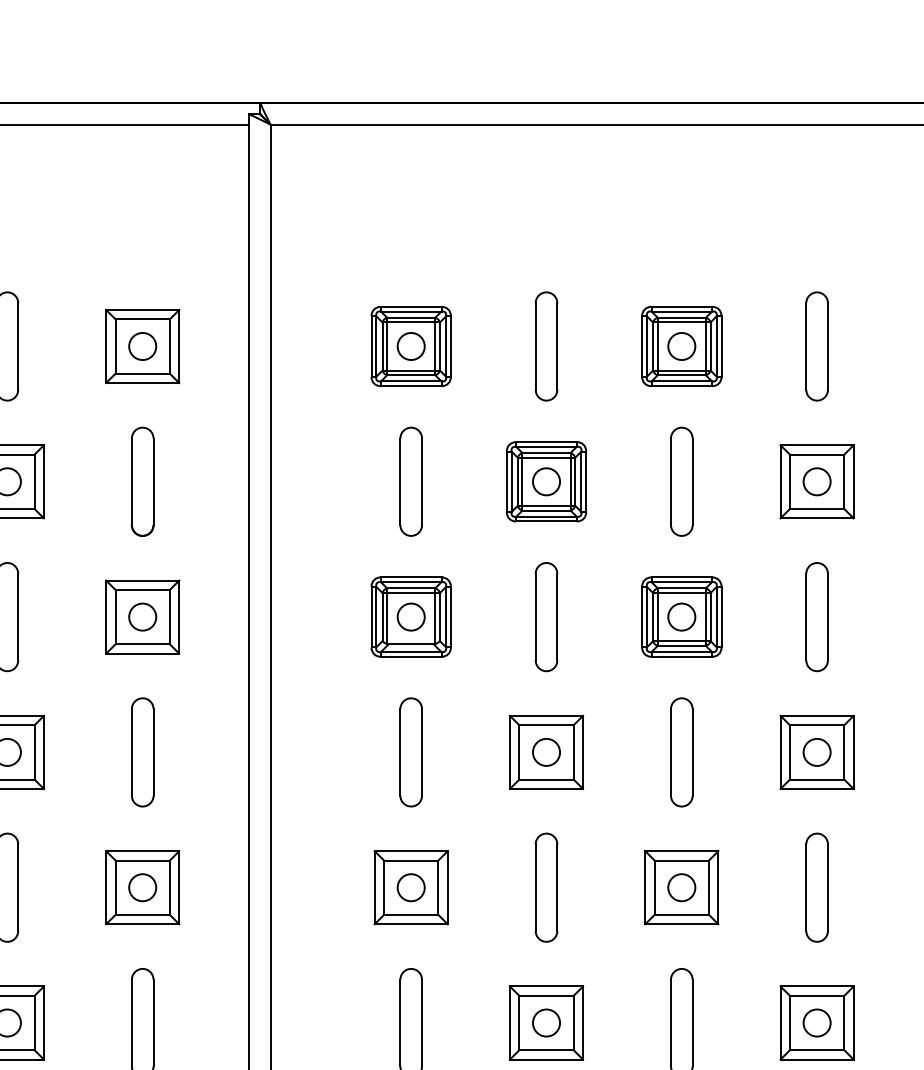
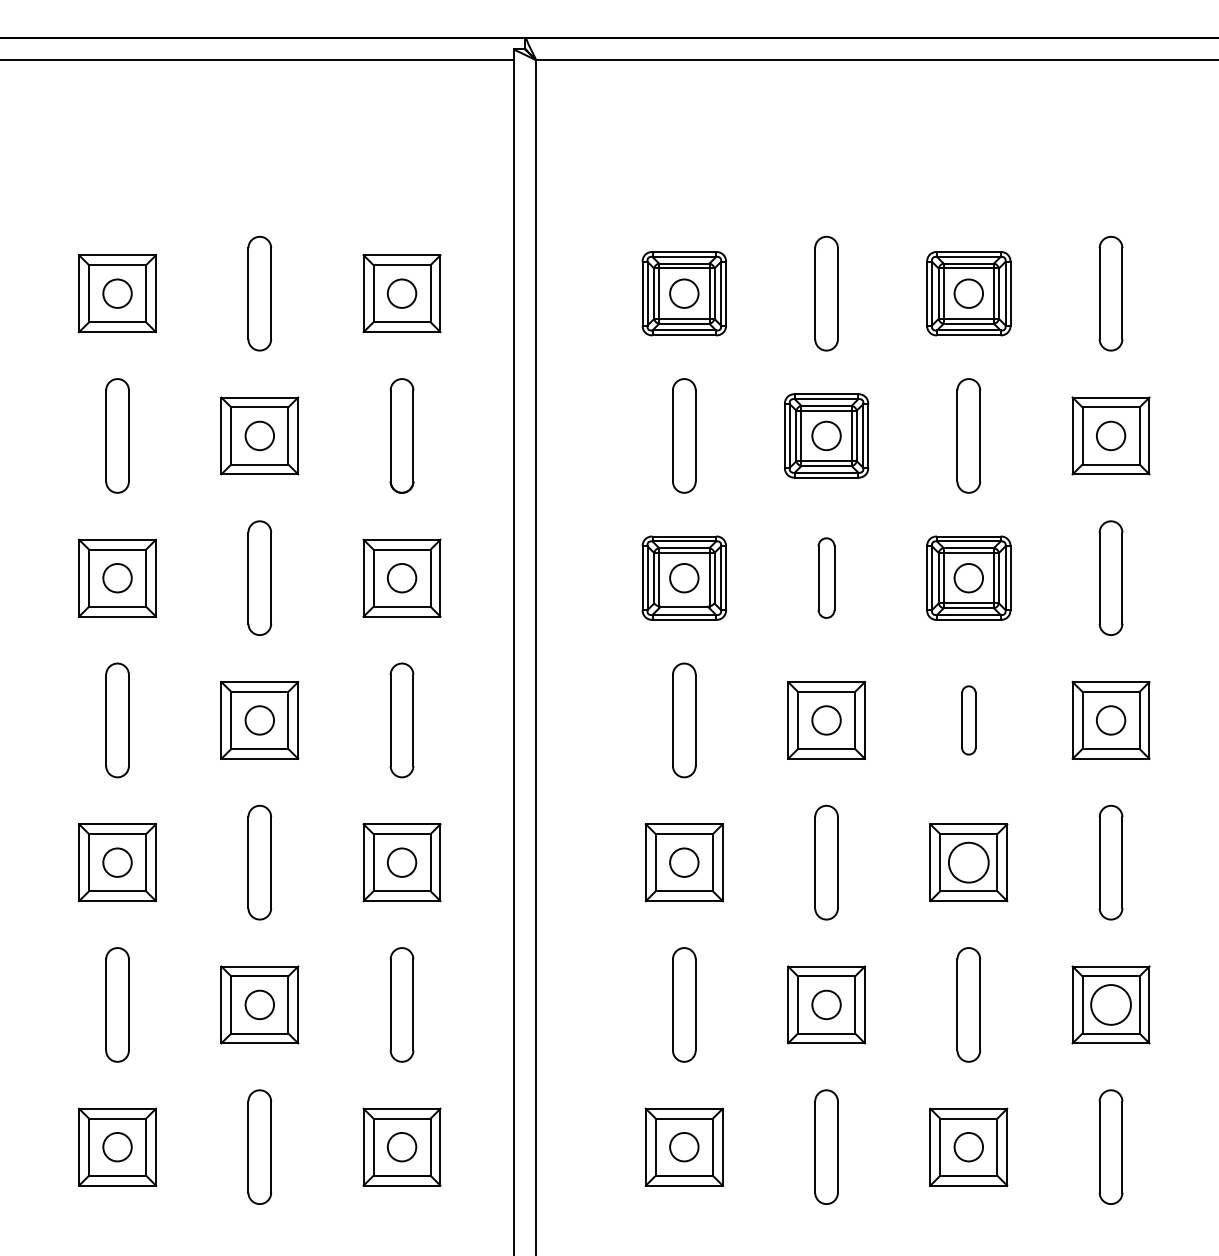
part: (546, 616) -> (826, 577), size x0.7
part: (681, 752) -> (968, 720), size x0.6
circle: (681, 887) -> (968, 862), size x1.4
circle: (816, 1022) -> (1110, 1004), size x1.4

